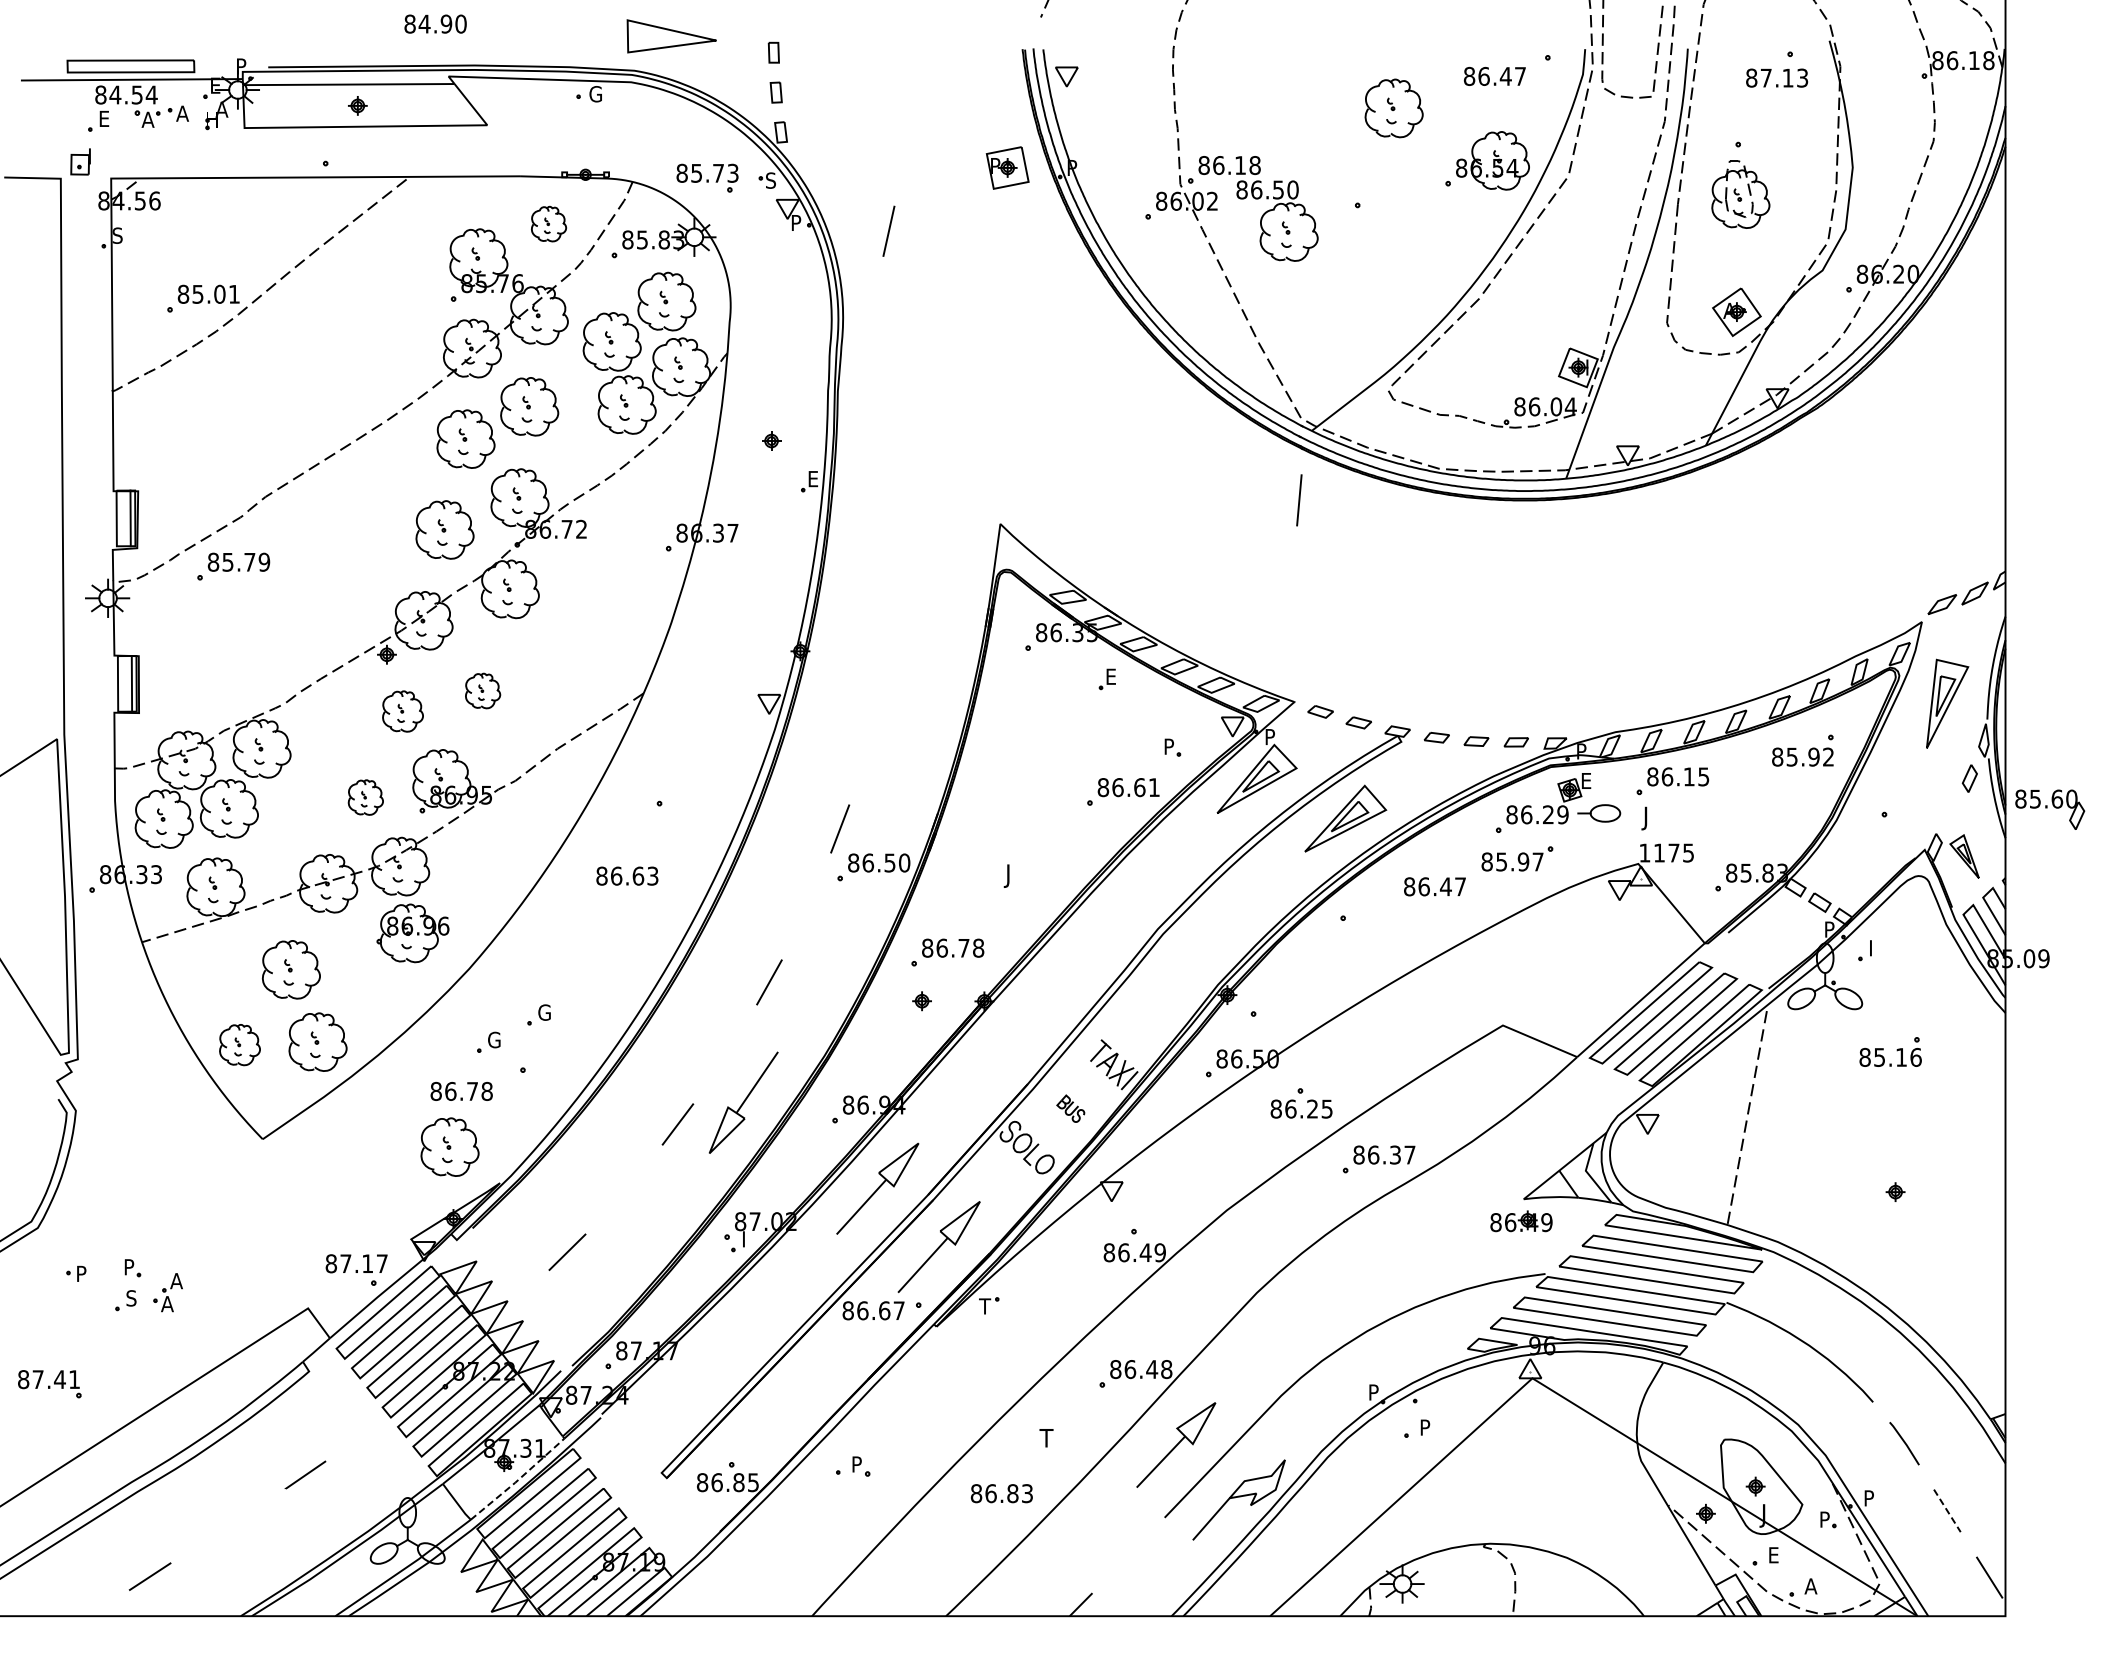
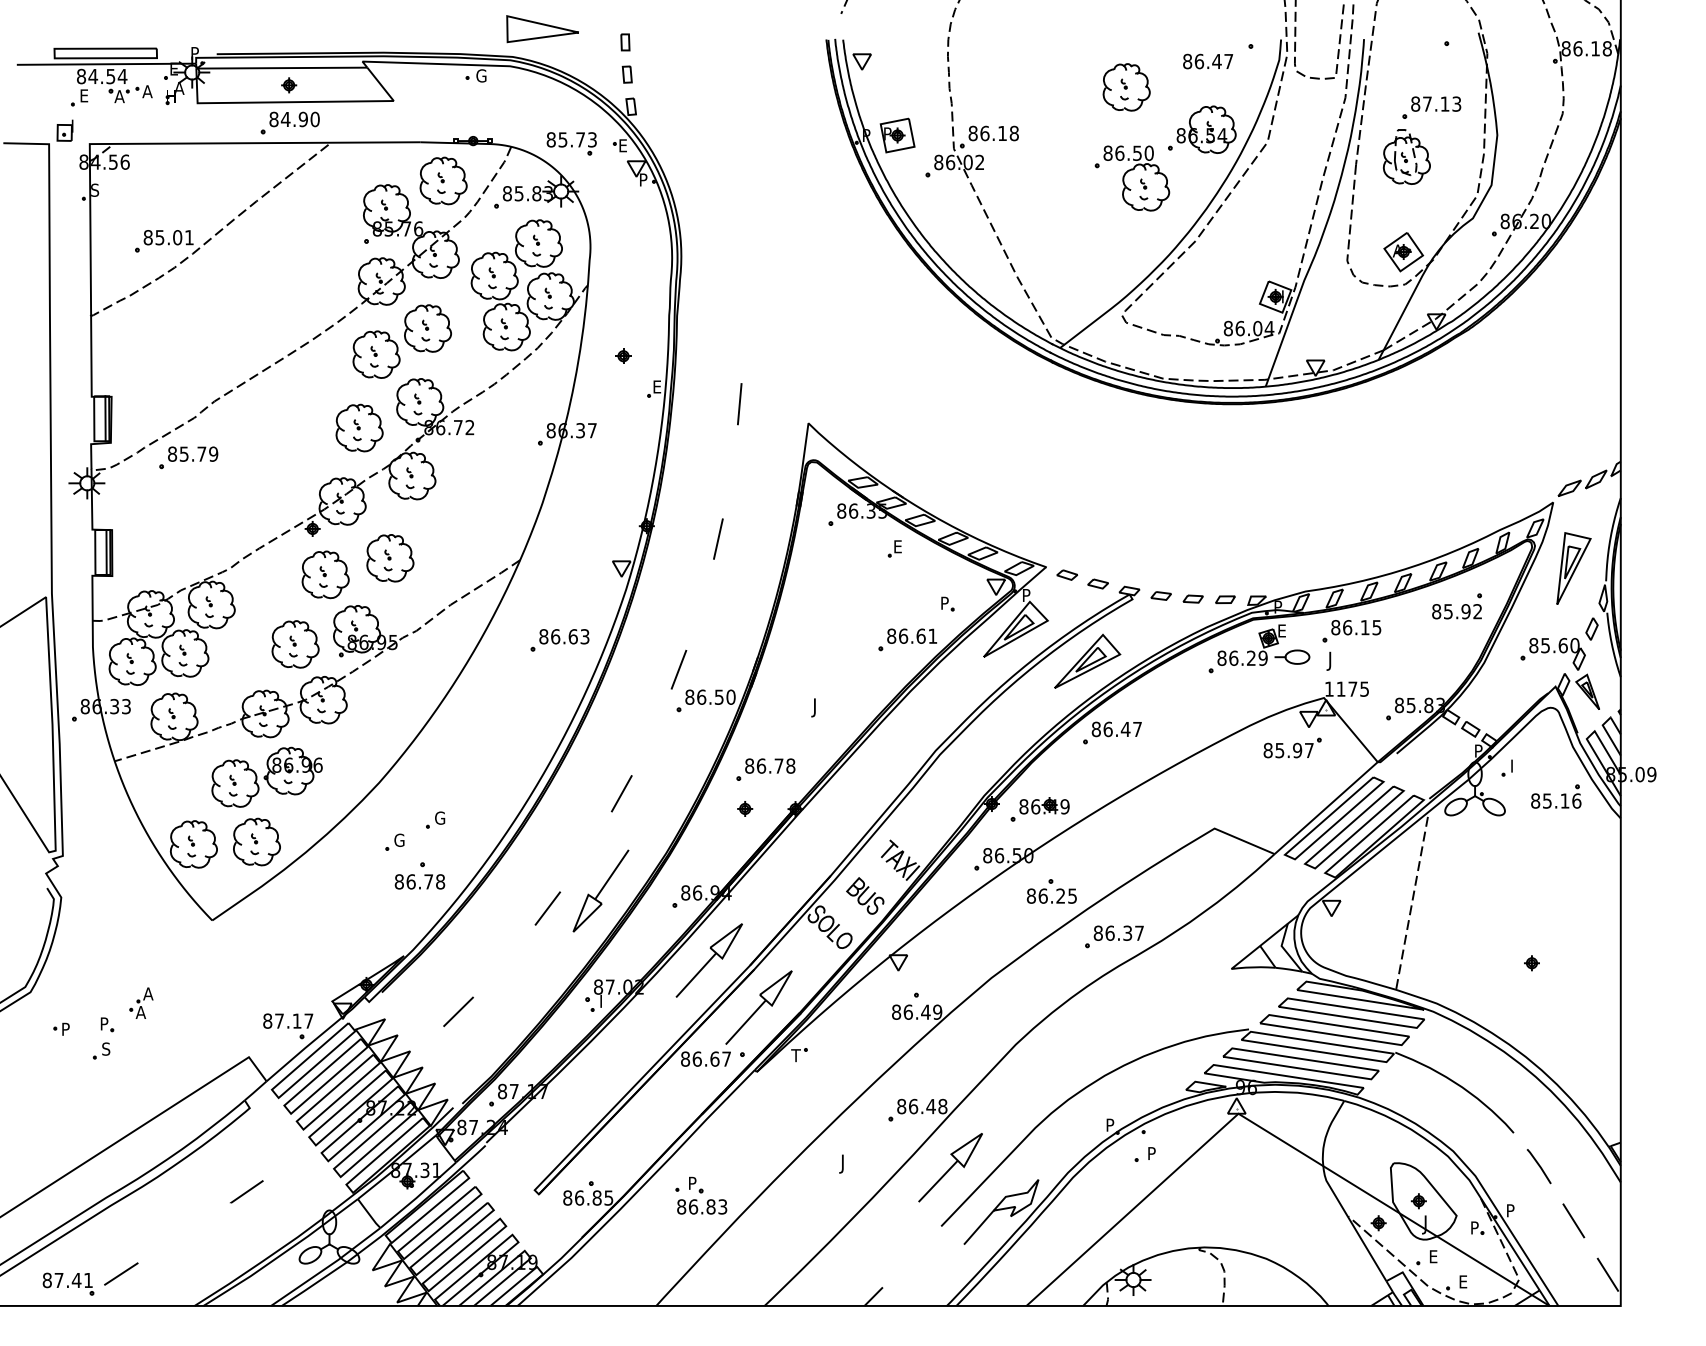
text: (435, 23) -> (294, 118), moved
text: (1776, 77) -> (1435, 103), moved
part: (1007, 167) -> (897, 135), moved
text: (770, 180) -> (622, 145), S -> E
part: (1277, 220) -> (1136, 177), moved
part: (548, 223) -> (443, 180), size x1.67
line: (888, 230) -> (718, 538), moved
line: (1299, 500) -> (739, 404), moved
part: (482, 690) -> (389, 557), size x1.67
part: (402, 711) -> (325, 574), size x1.43
part: (365, 797) -> (295, 644), size x1.67
part: (2050, 809) -> (1557, 654), moved
part: (1517, 858) -> (1292, 747), moved
text: (627, 875) -> (564, 636), moved
text: (1434, 886) -> (1116, 729), moved
part: (412, 933) -> (292, 771), moved
part: (239, 1044) -> (193, 843), size x1.43
part: (1896, 1050) -> (1560, 795), moved
text: (461, 1091) -> (419, 881), moved
part: (1070, 1108) -> (865, 895), size x1.67
part: (449, 1146) -> (363, 926), removed
part: (1521, 1221) -> (1044, 805), moved
part: (167, 1292) -> (140, 1003), moved
part: (49, 1384) -> (68, 1284), moved
text: (1045, 1440) -> (844, 1163), T -> J
line: (518, 1479) -> (418, 1195), dashed -> solid
text: (1001, 1493) -> (701, 1206), moved
line: (1947, 1511) -> (1573, 1221), dashed -> solid
text: (1810, 1586) -> (1463, 1281), A -> E

